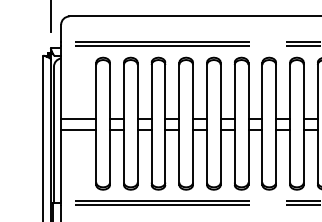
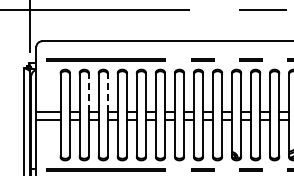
line: (138, 90) -> (89, 92), solid -> dashed
line: (166, 90) -> (108, 92), solid -> dashed

